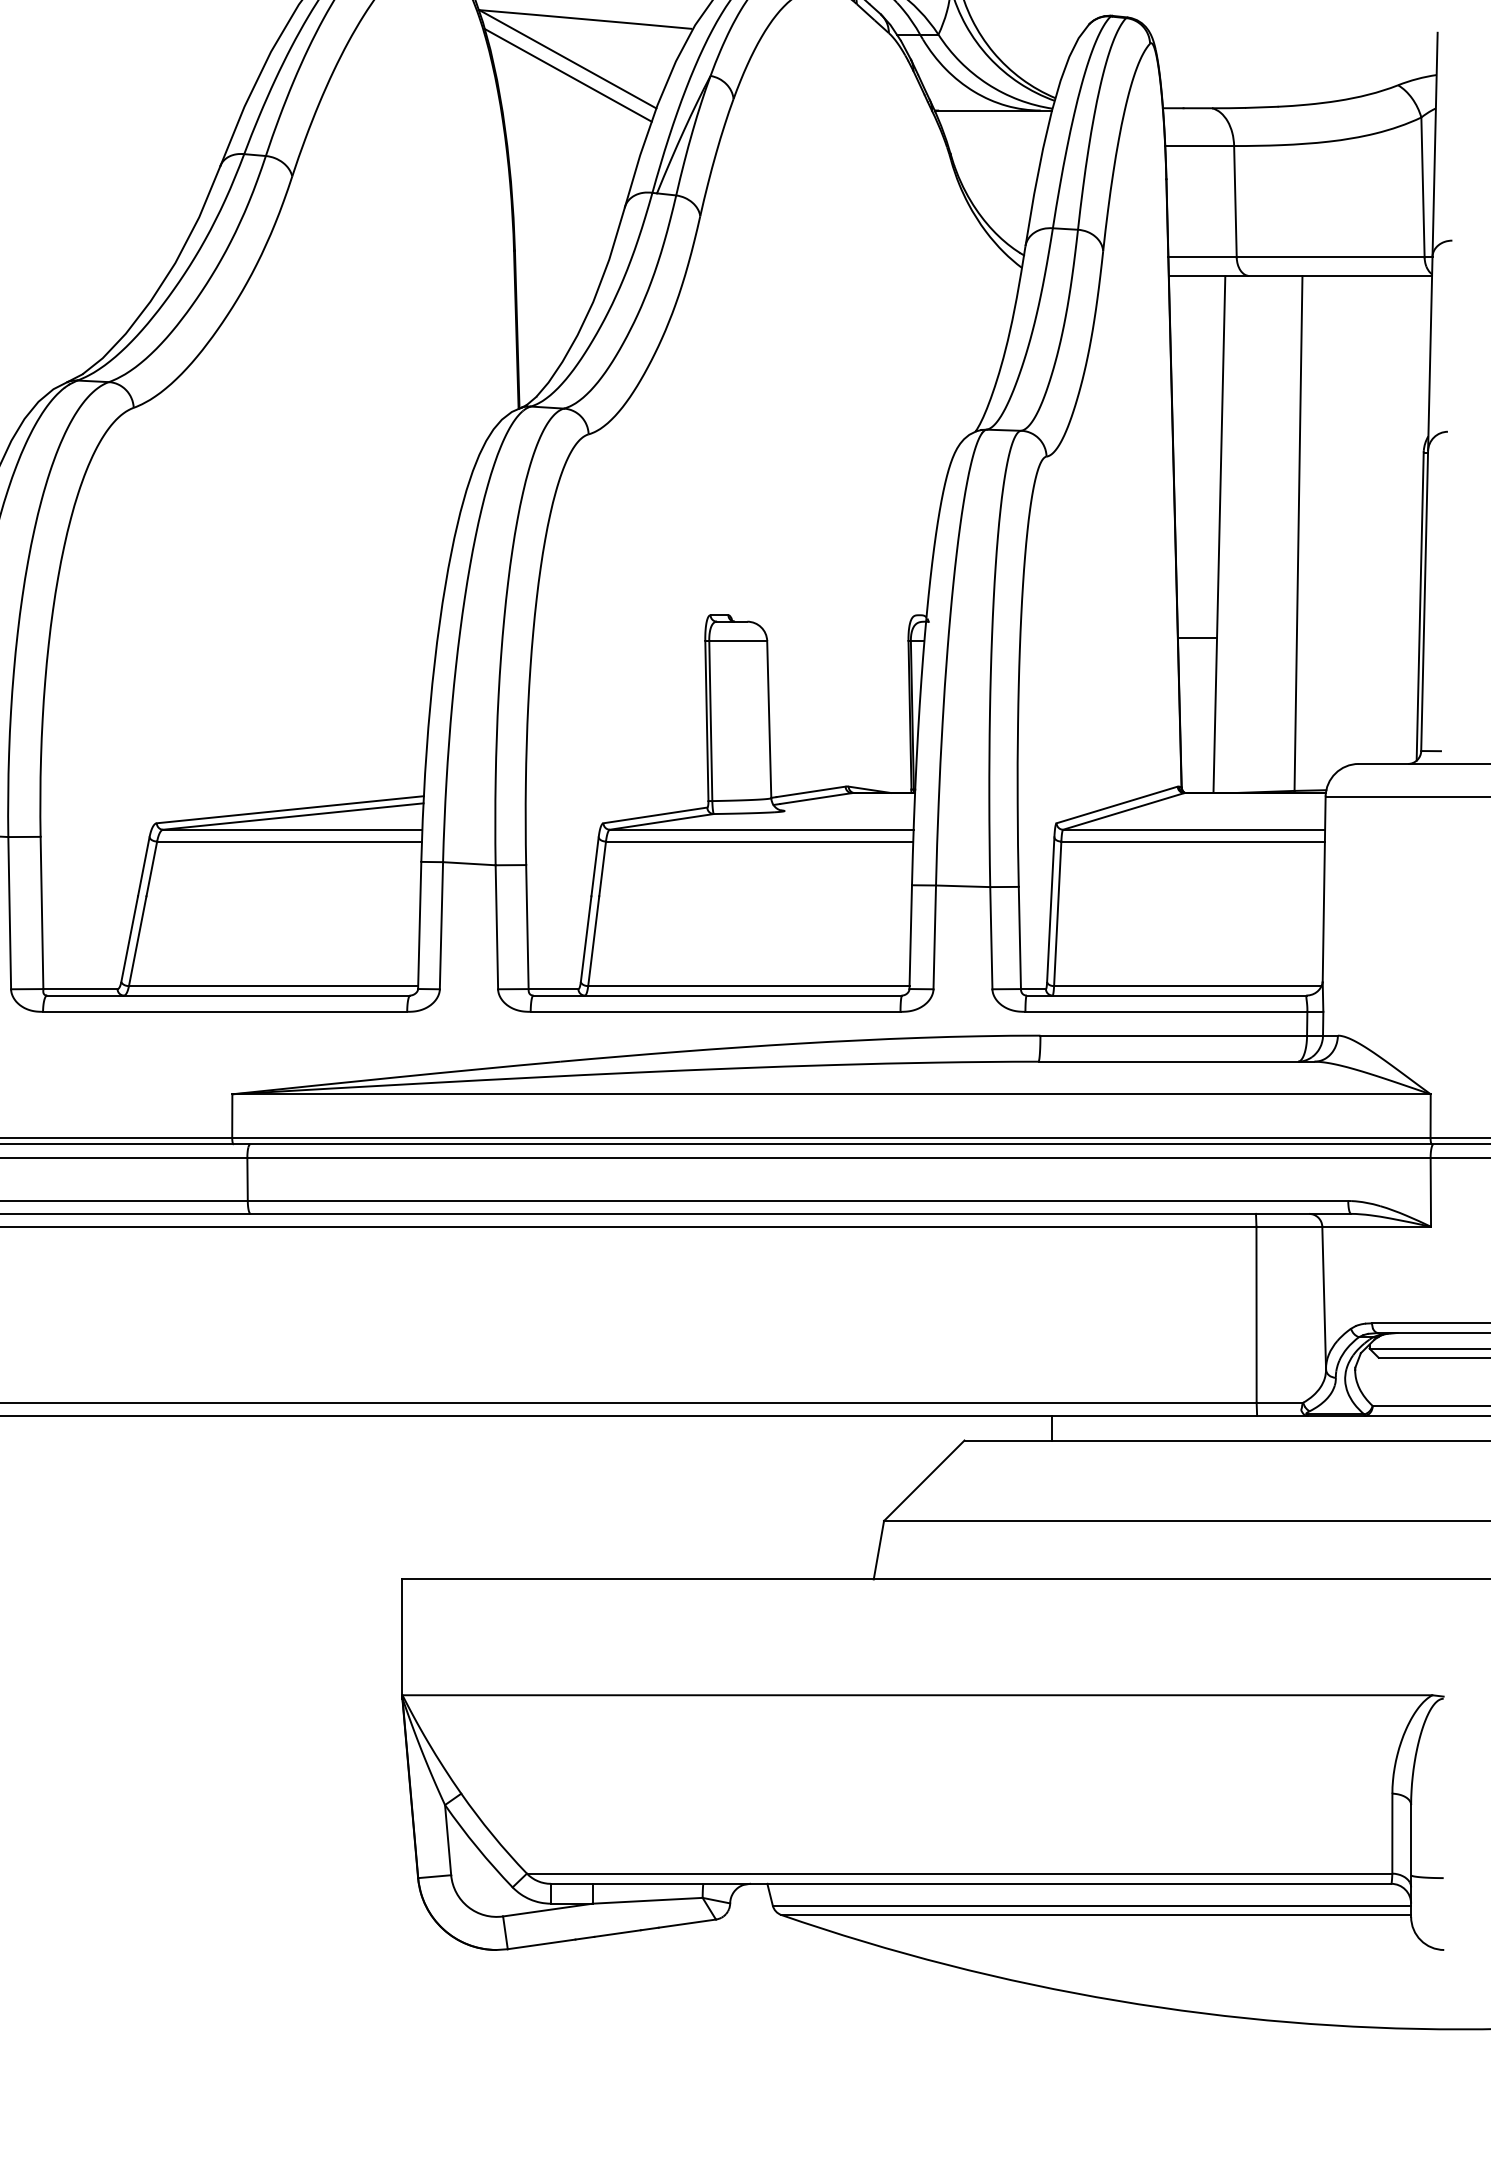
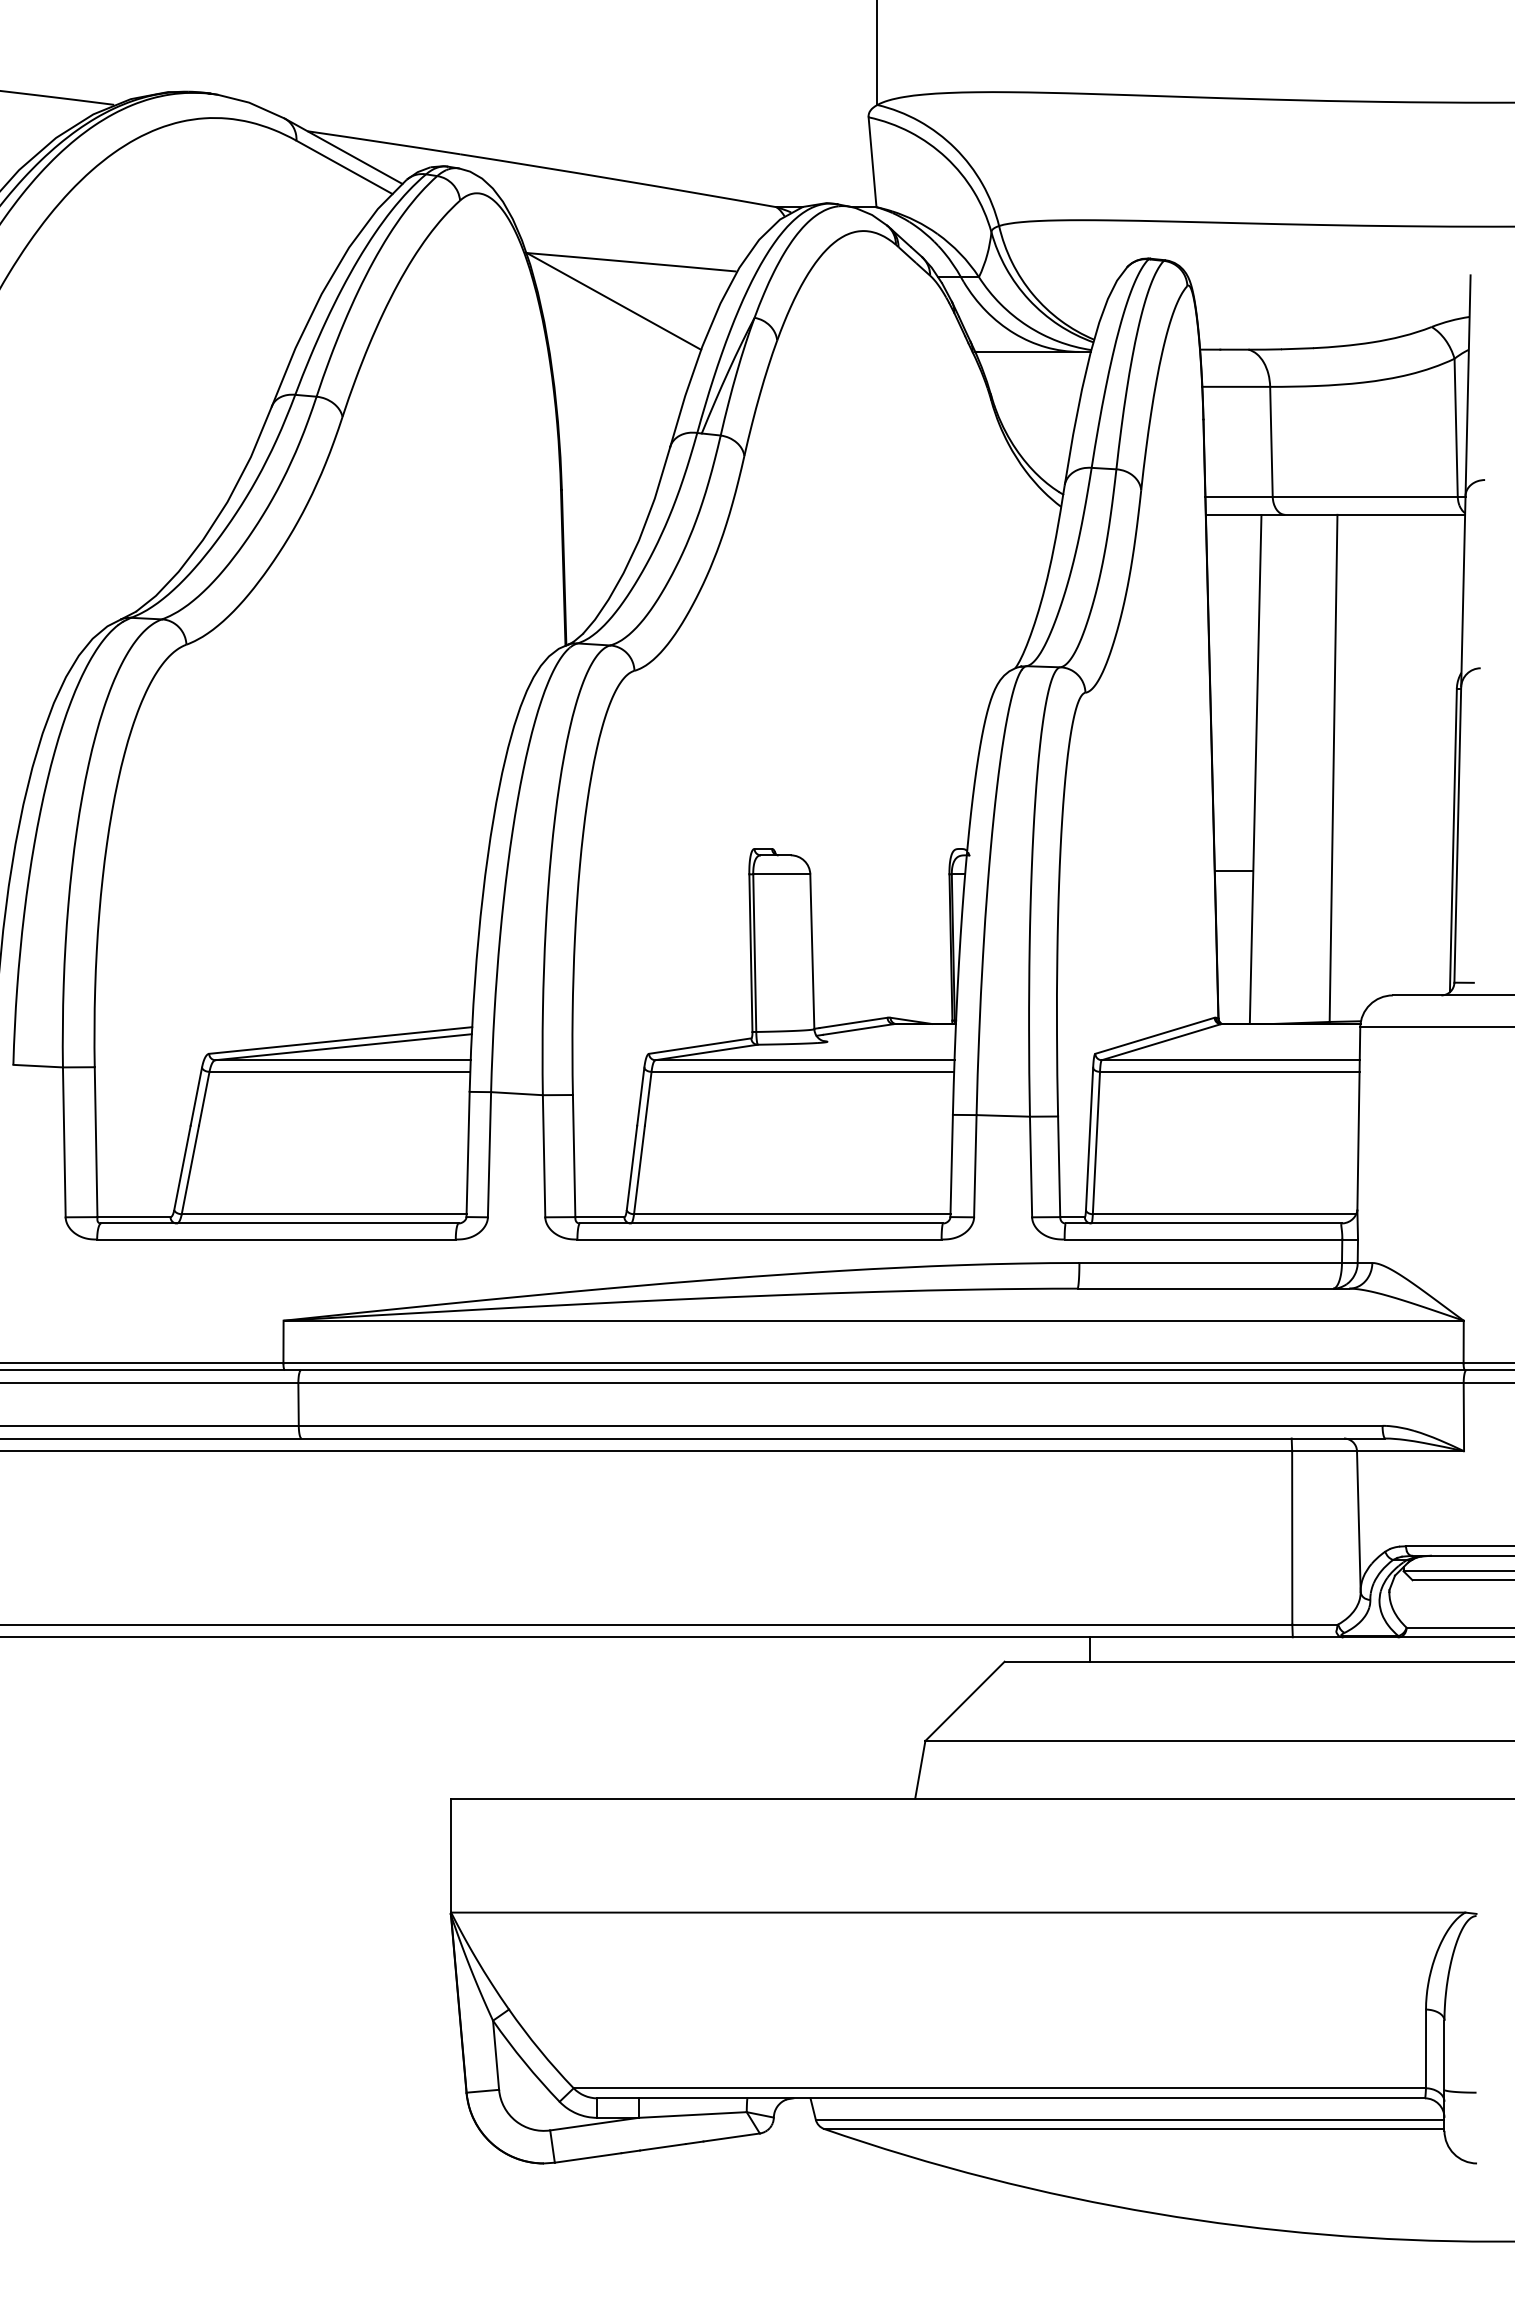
line: (568, 74) -> (614, 316), removed

